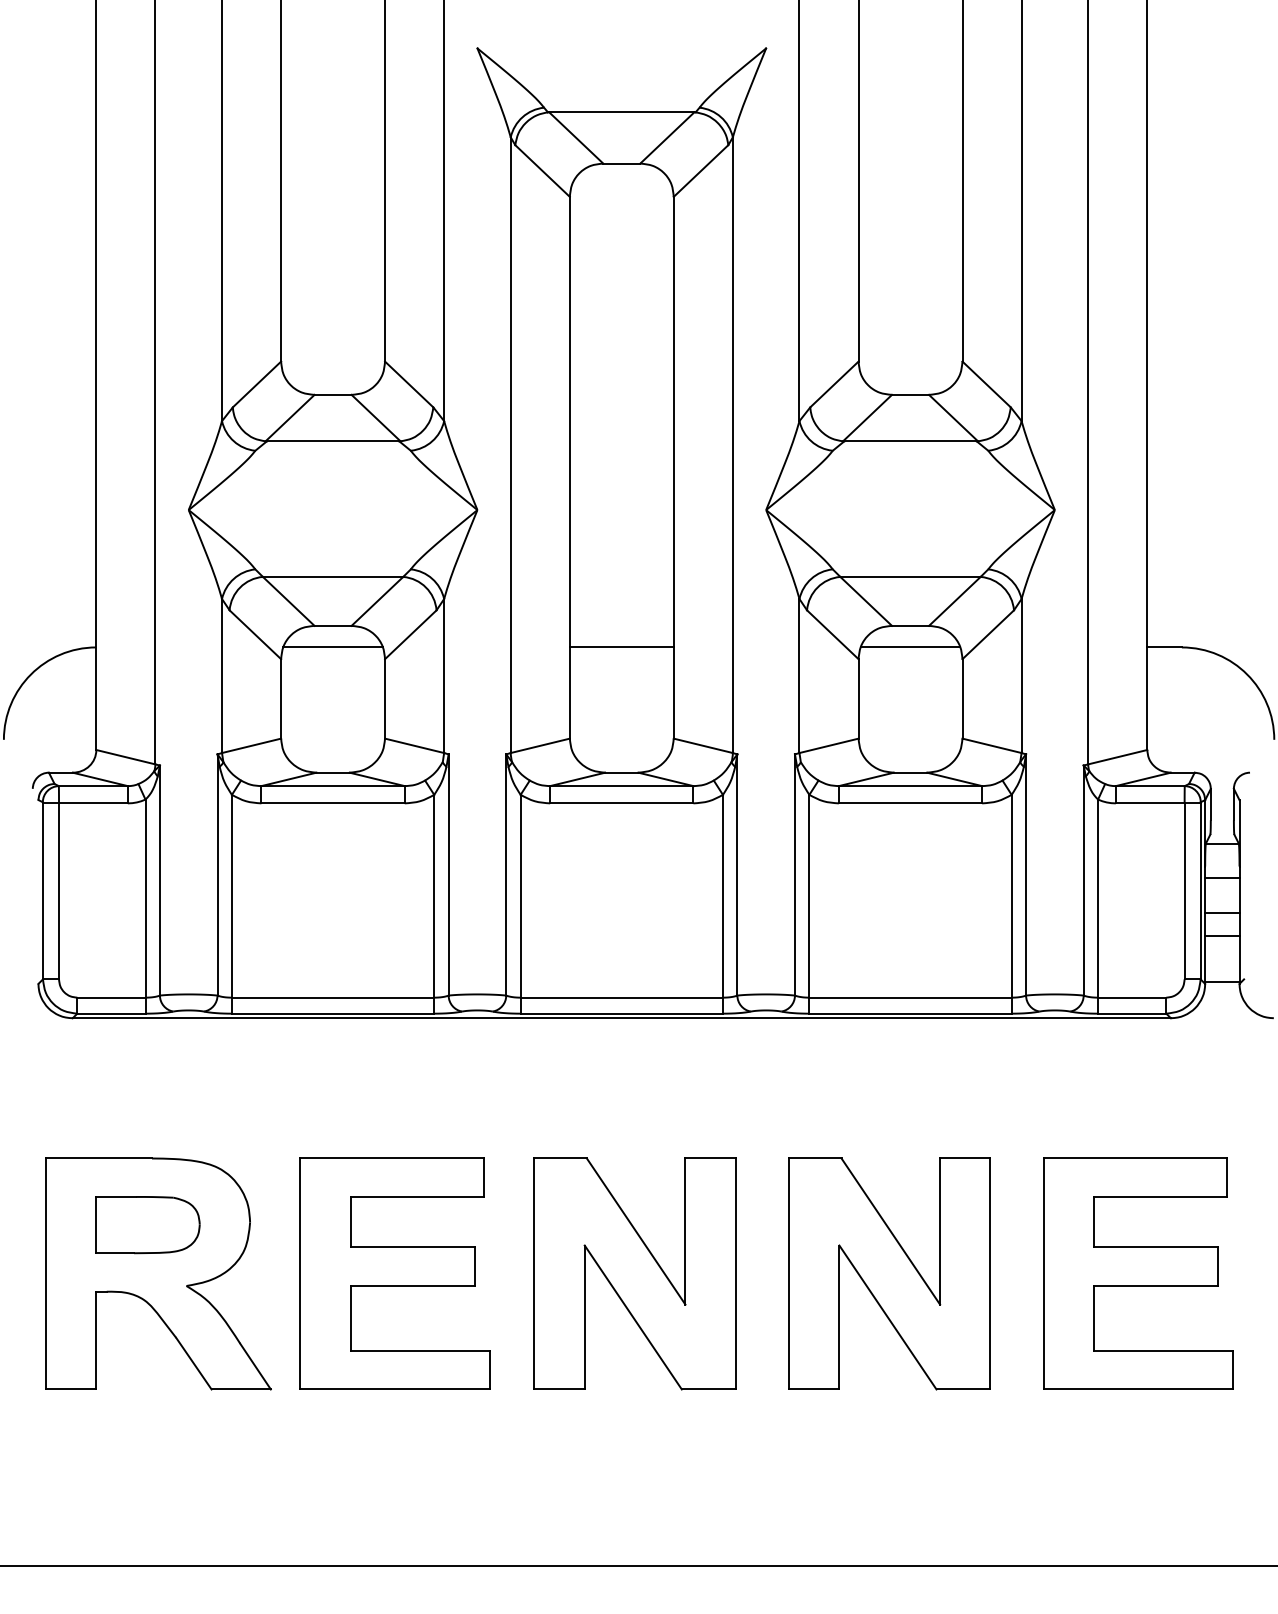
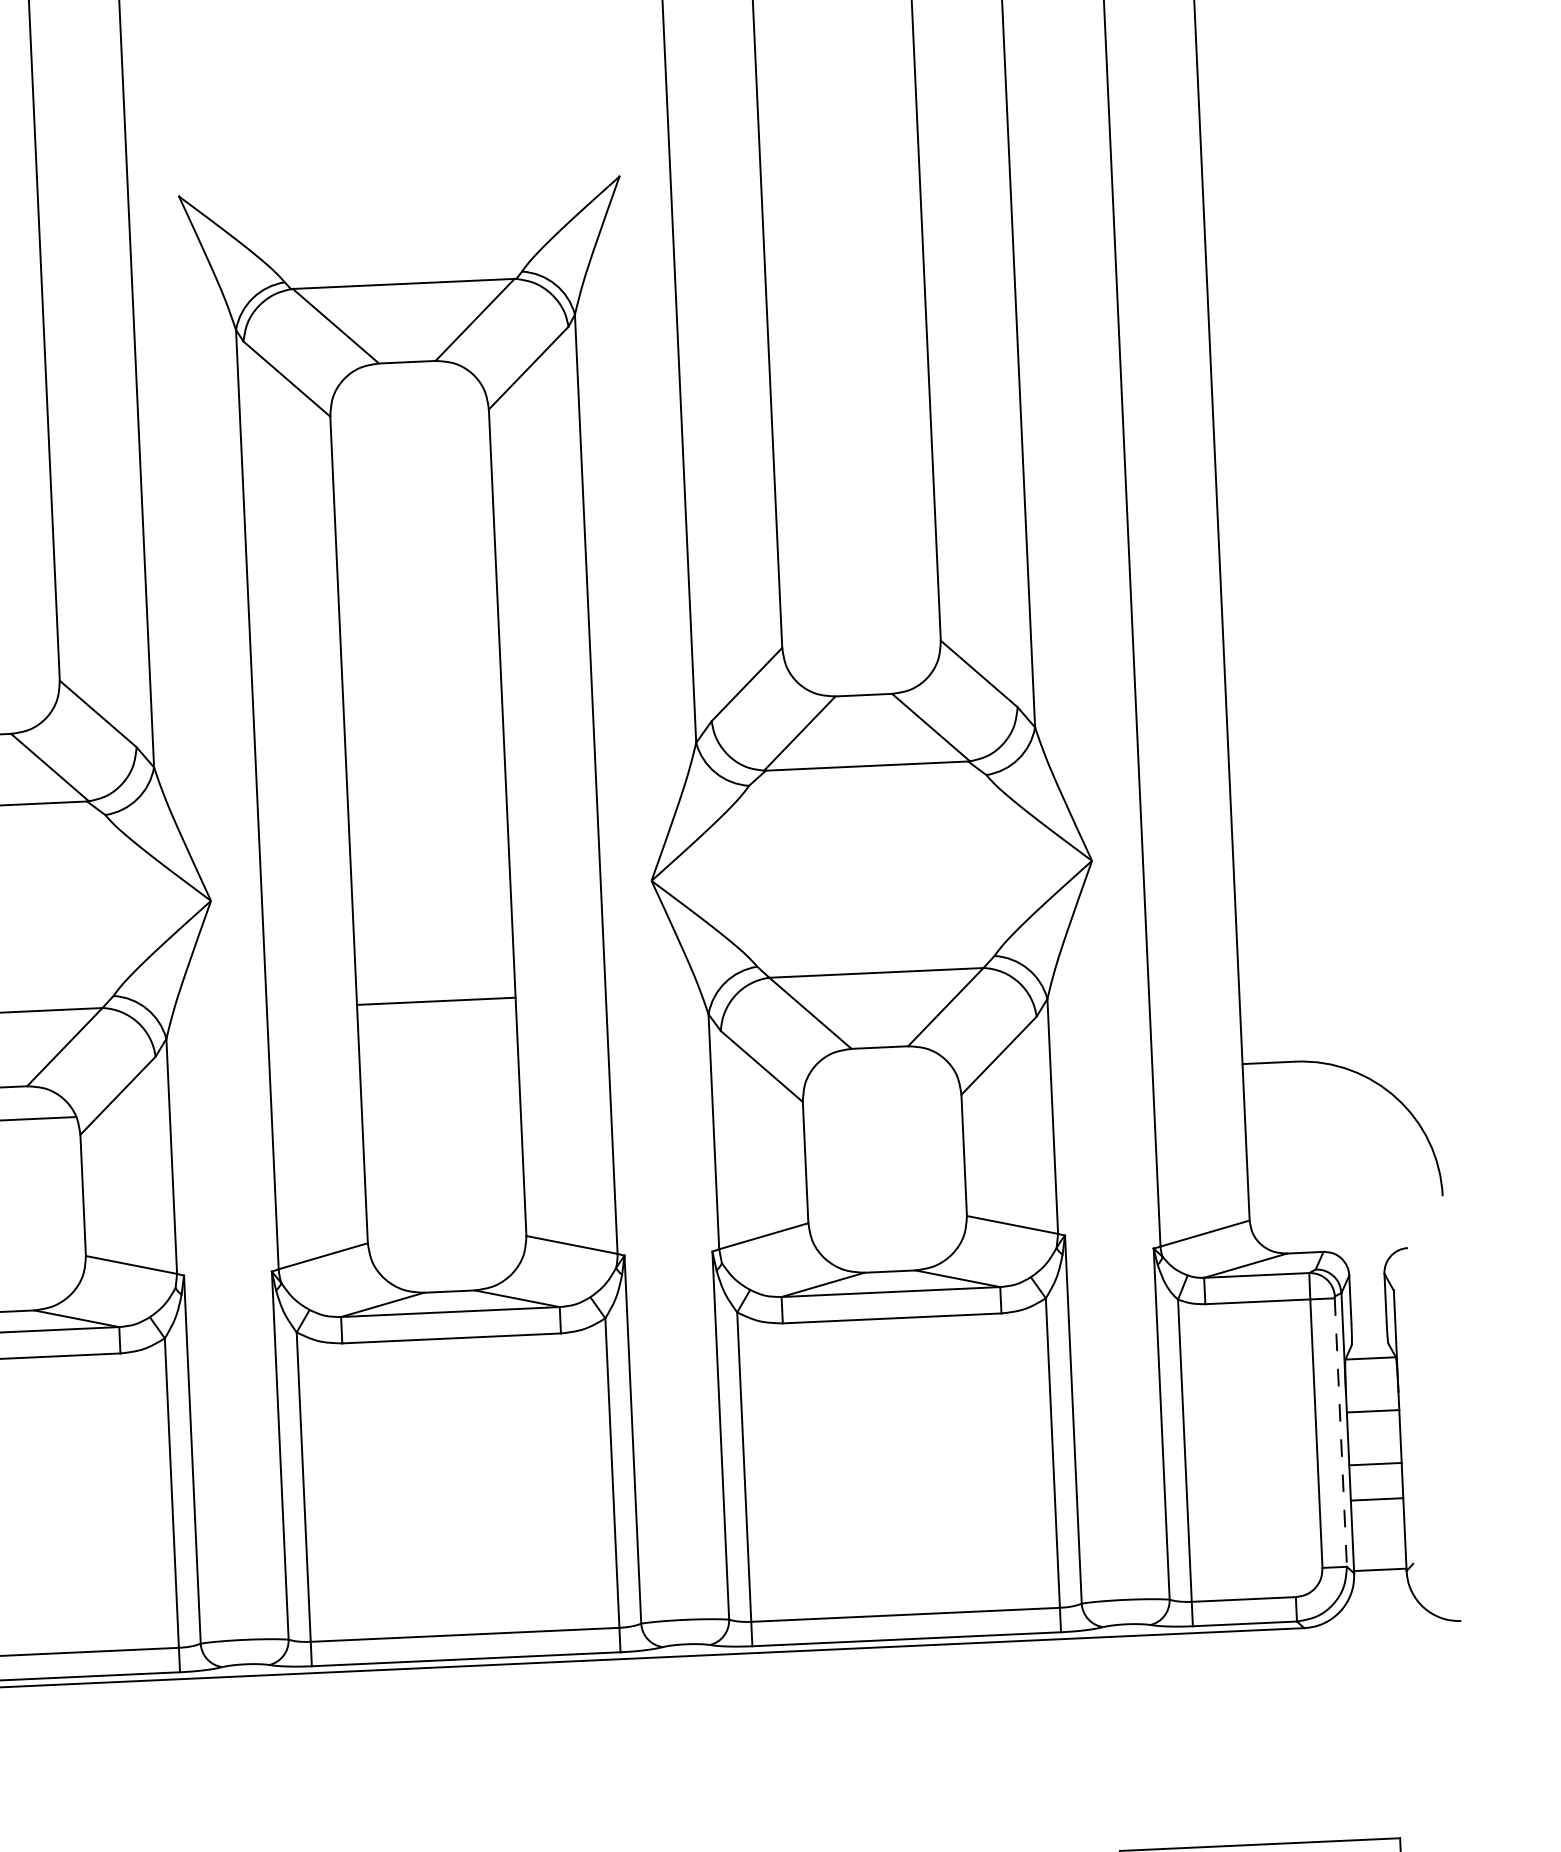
line: (621, 647) -> (435, 1001), moved
line: (910, 647) -> (881, 1080), removed
line: (1200, 891) -> (1340, 1432), solid -> dashed

